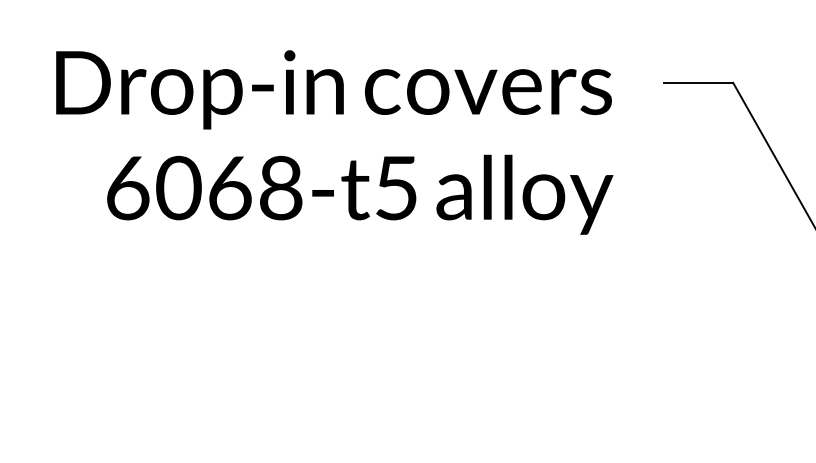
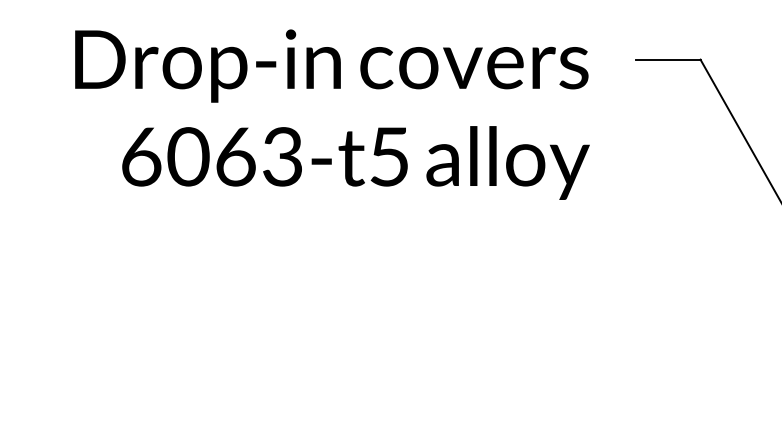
text: (280, 187) -> (282, 156), 6068-t5 -> 6063-t5

